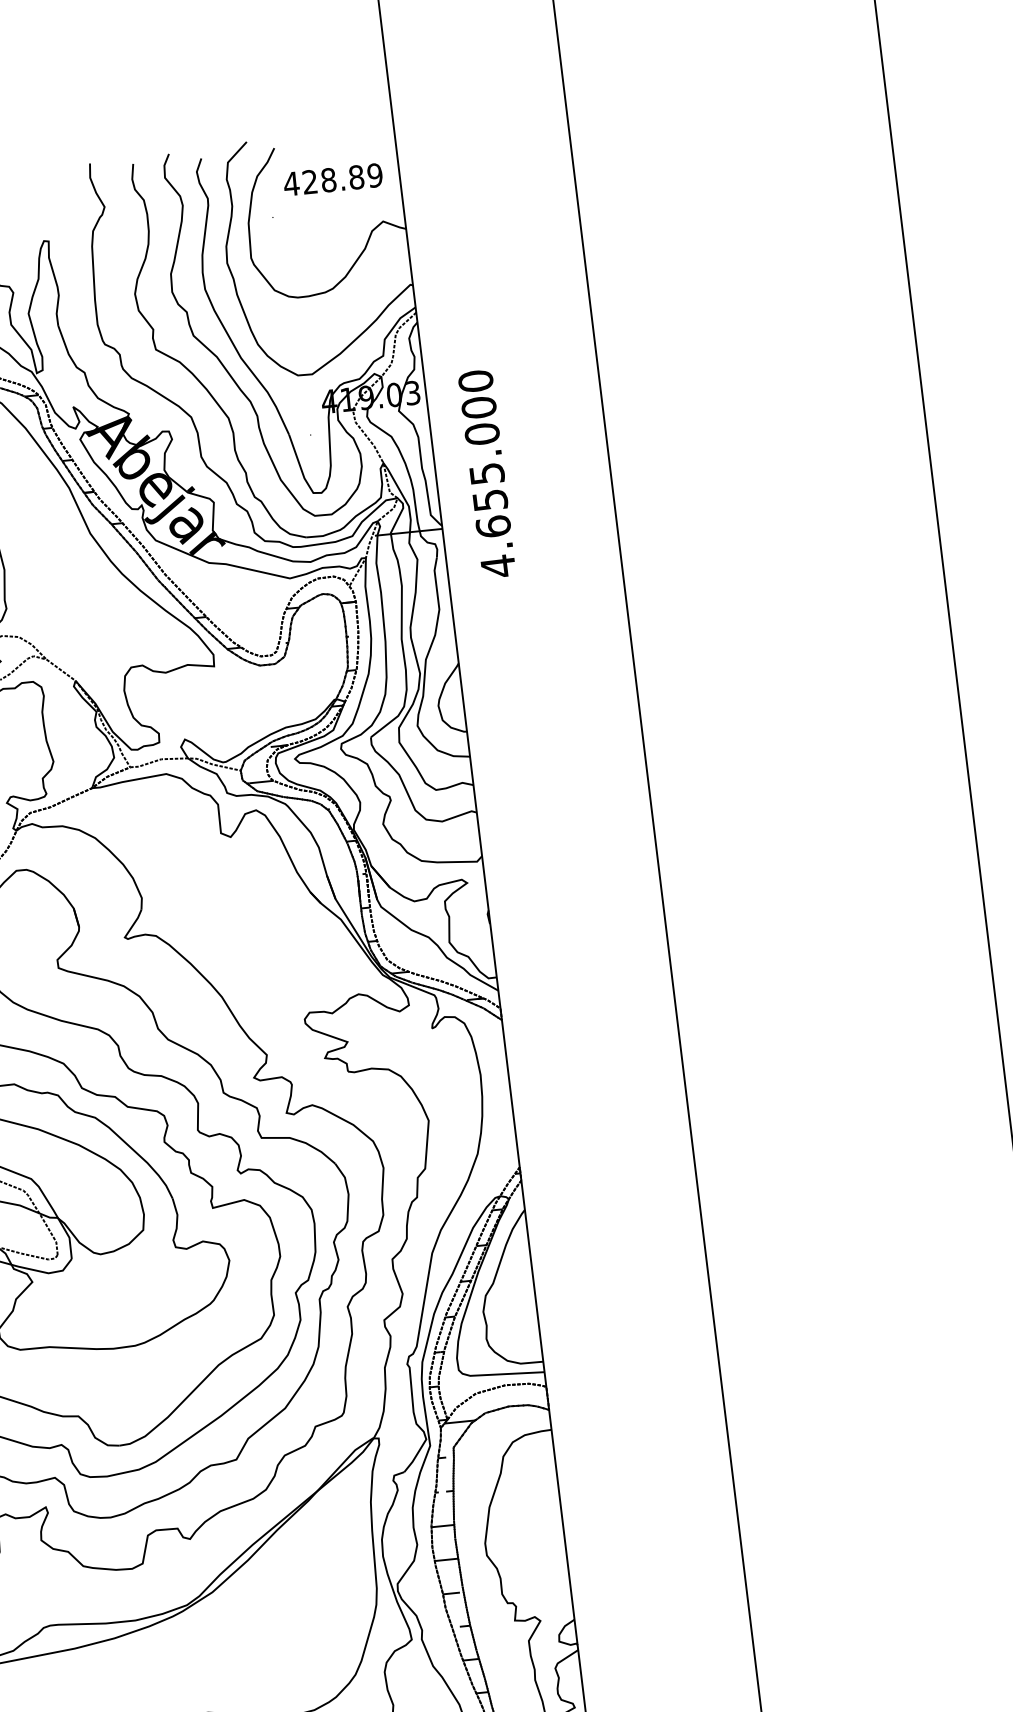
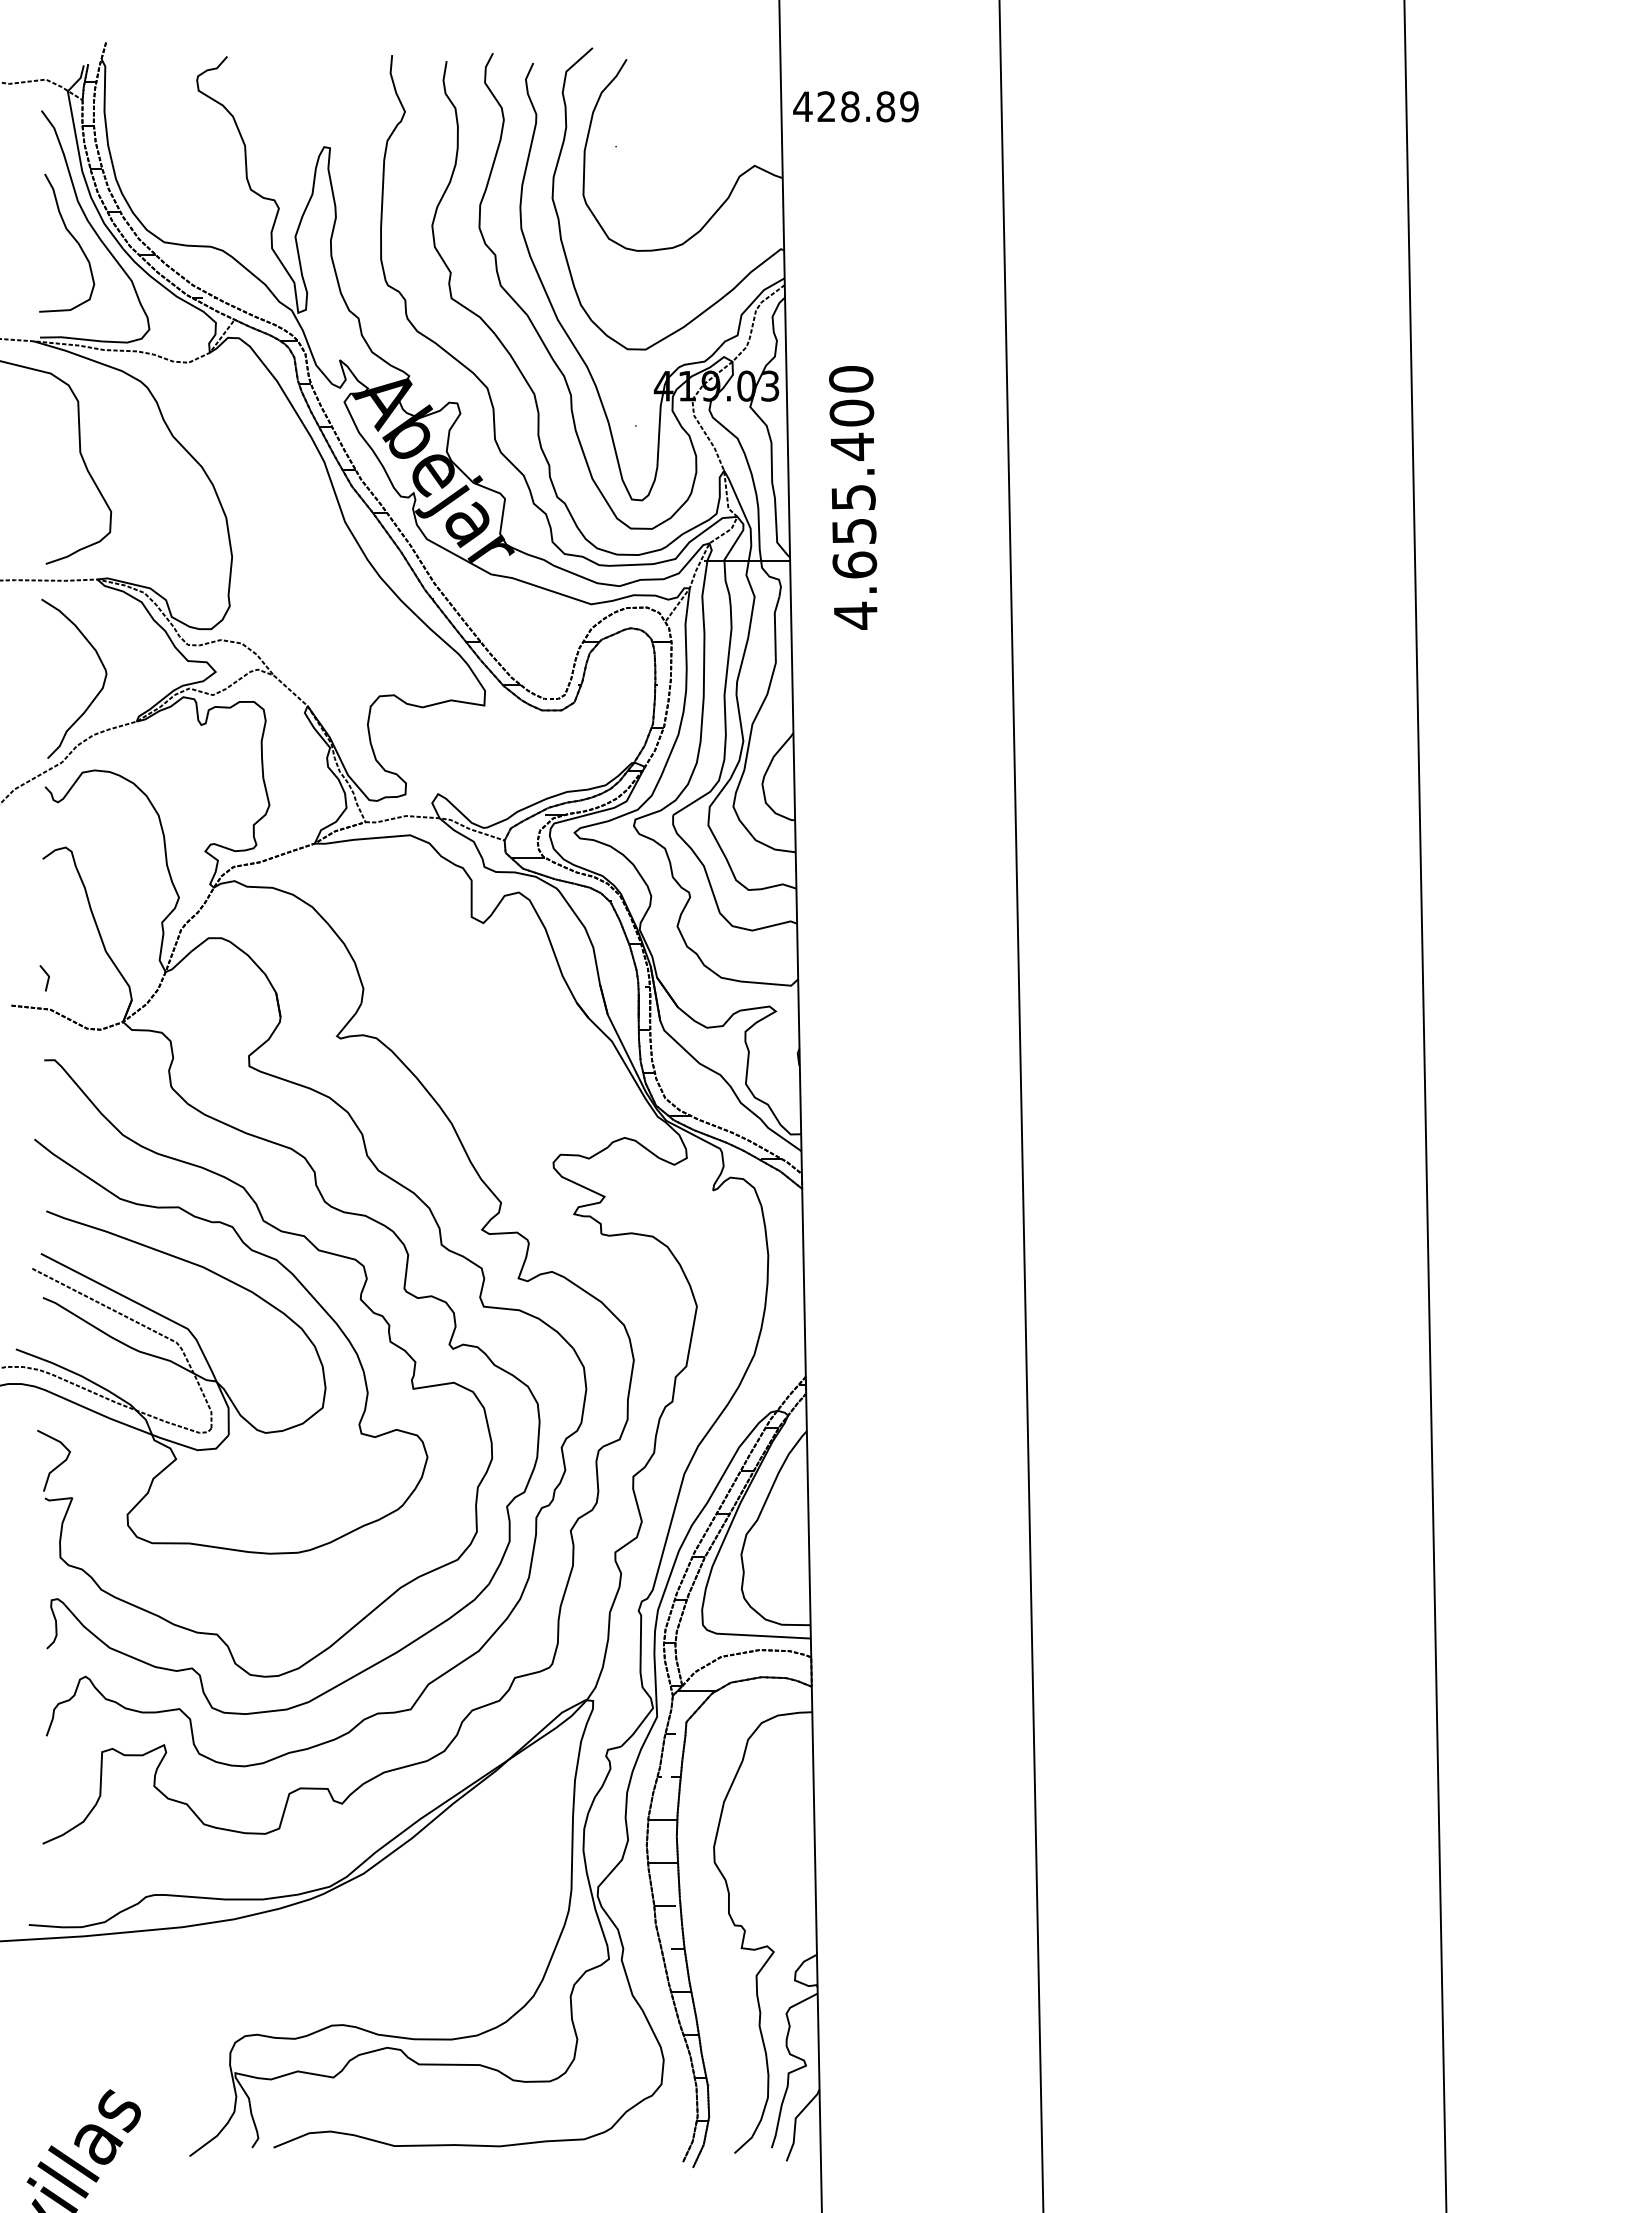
text: (332, 179) -> (855, 106), moved
text: (482, 433) -> (852, 446), 4.655.000 -> 4.655.400

